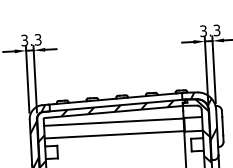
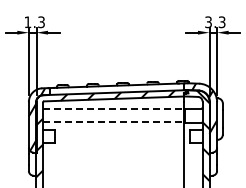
text: (24, 40) -> (27, 22), 3.3 -> 1.3
line: (113, 122) -> (113, 109), solid -> dashed
line: (114, 134) -> (113, 121), solid -> dashed

